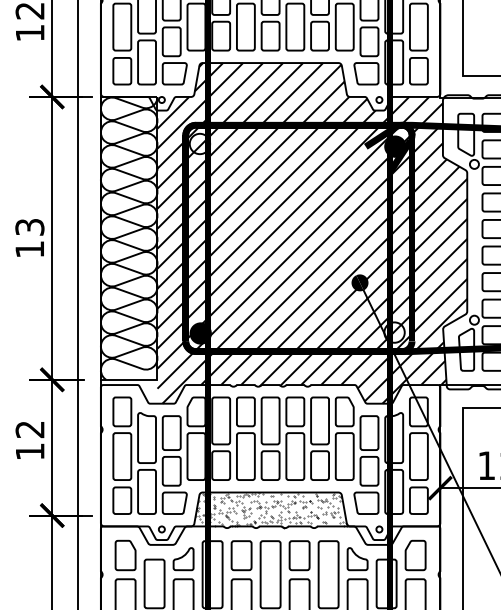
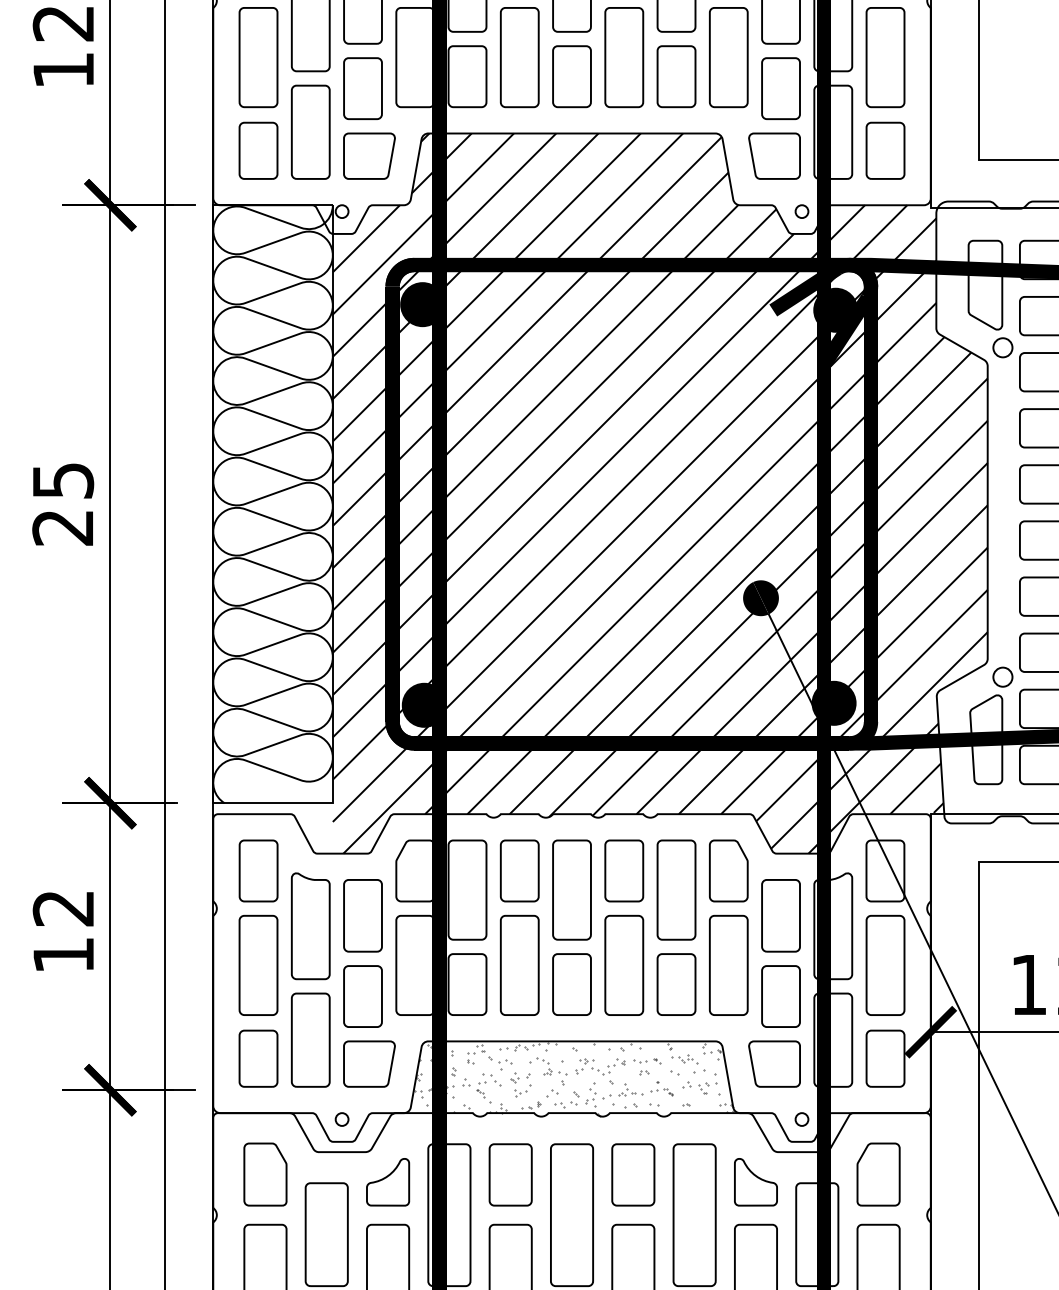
fill: (199, 143) -> (421, 303), added
text: (29, 238) -> (62, 504), 13 -> 25
fill: (394, 332) -> (833, 703), added

